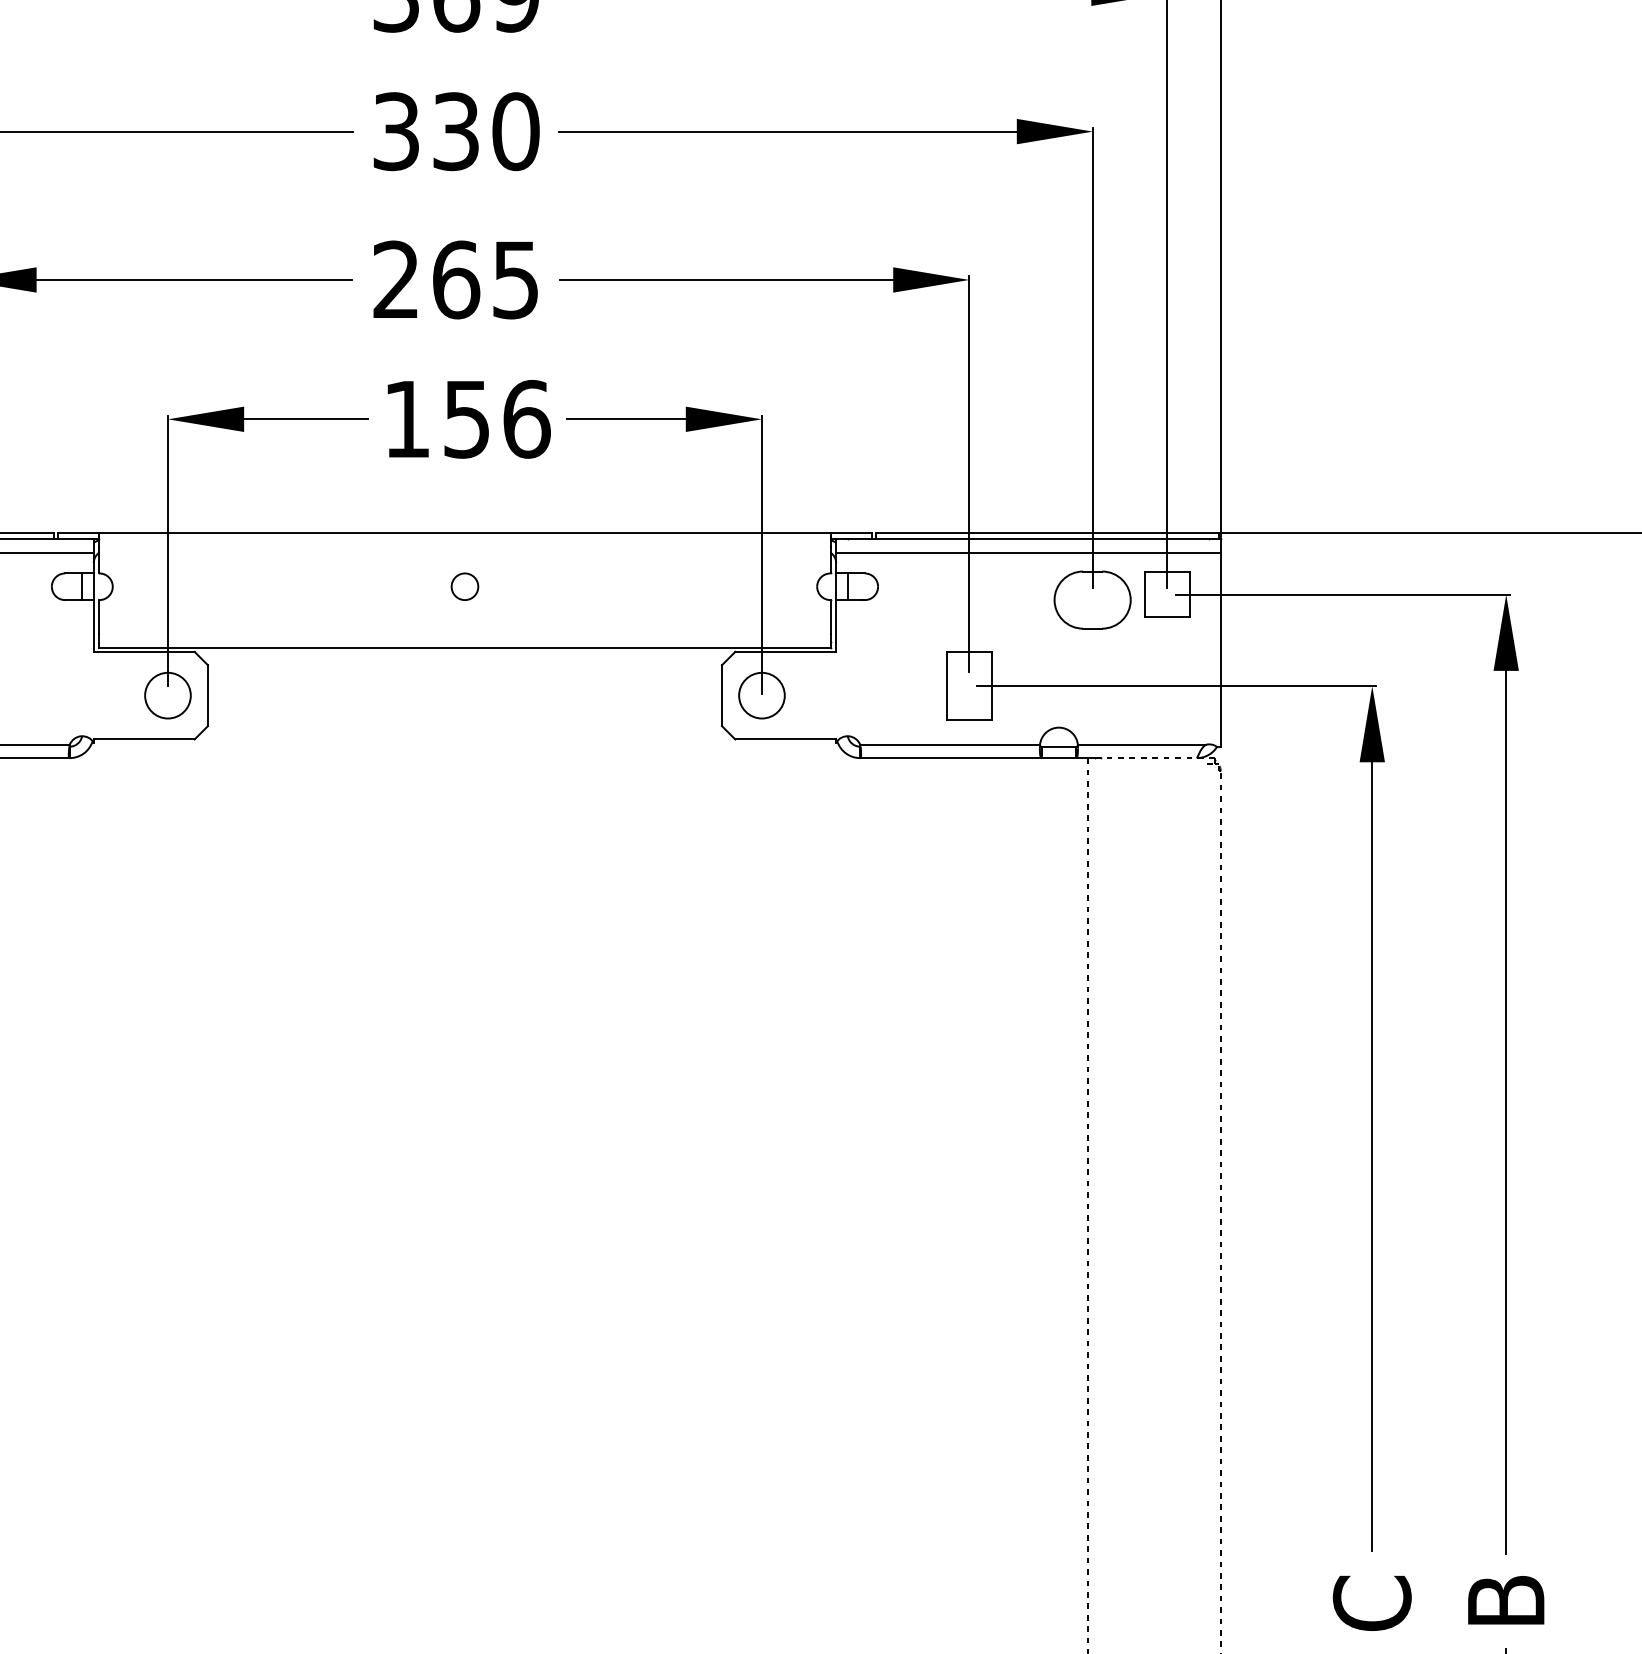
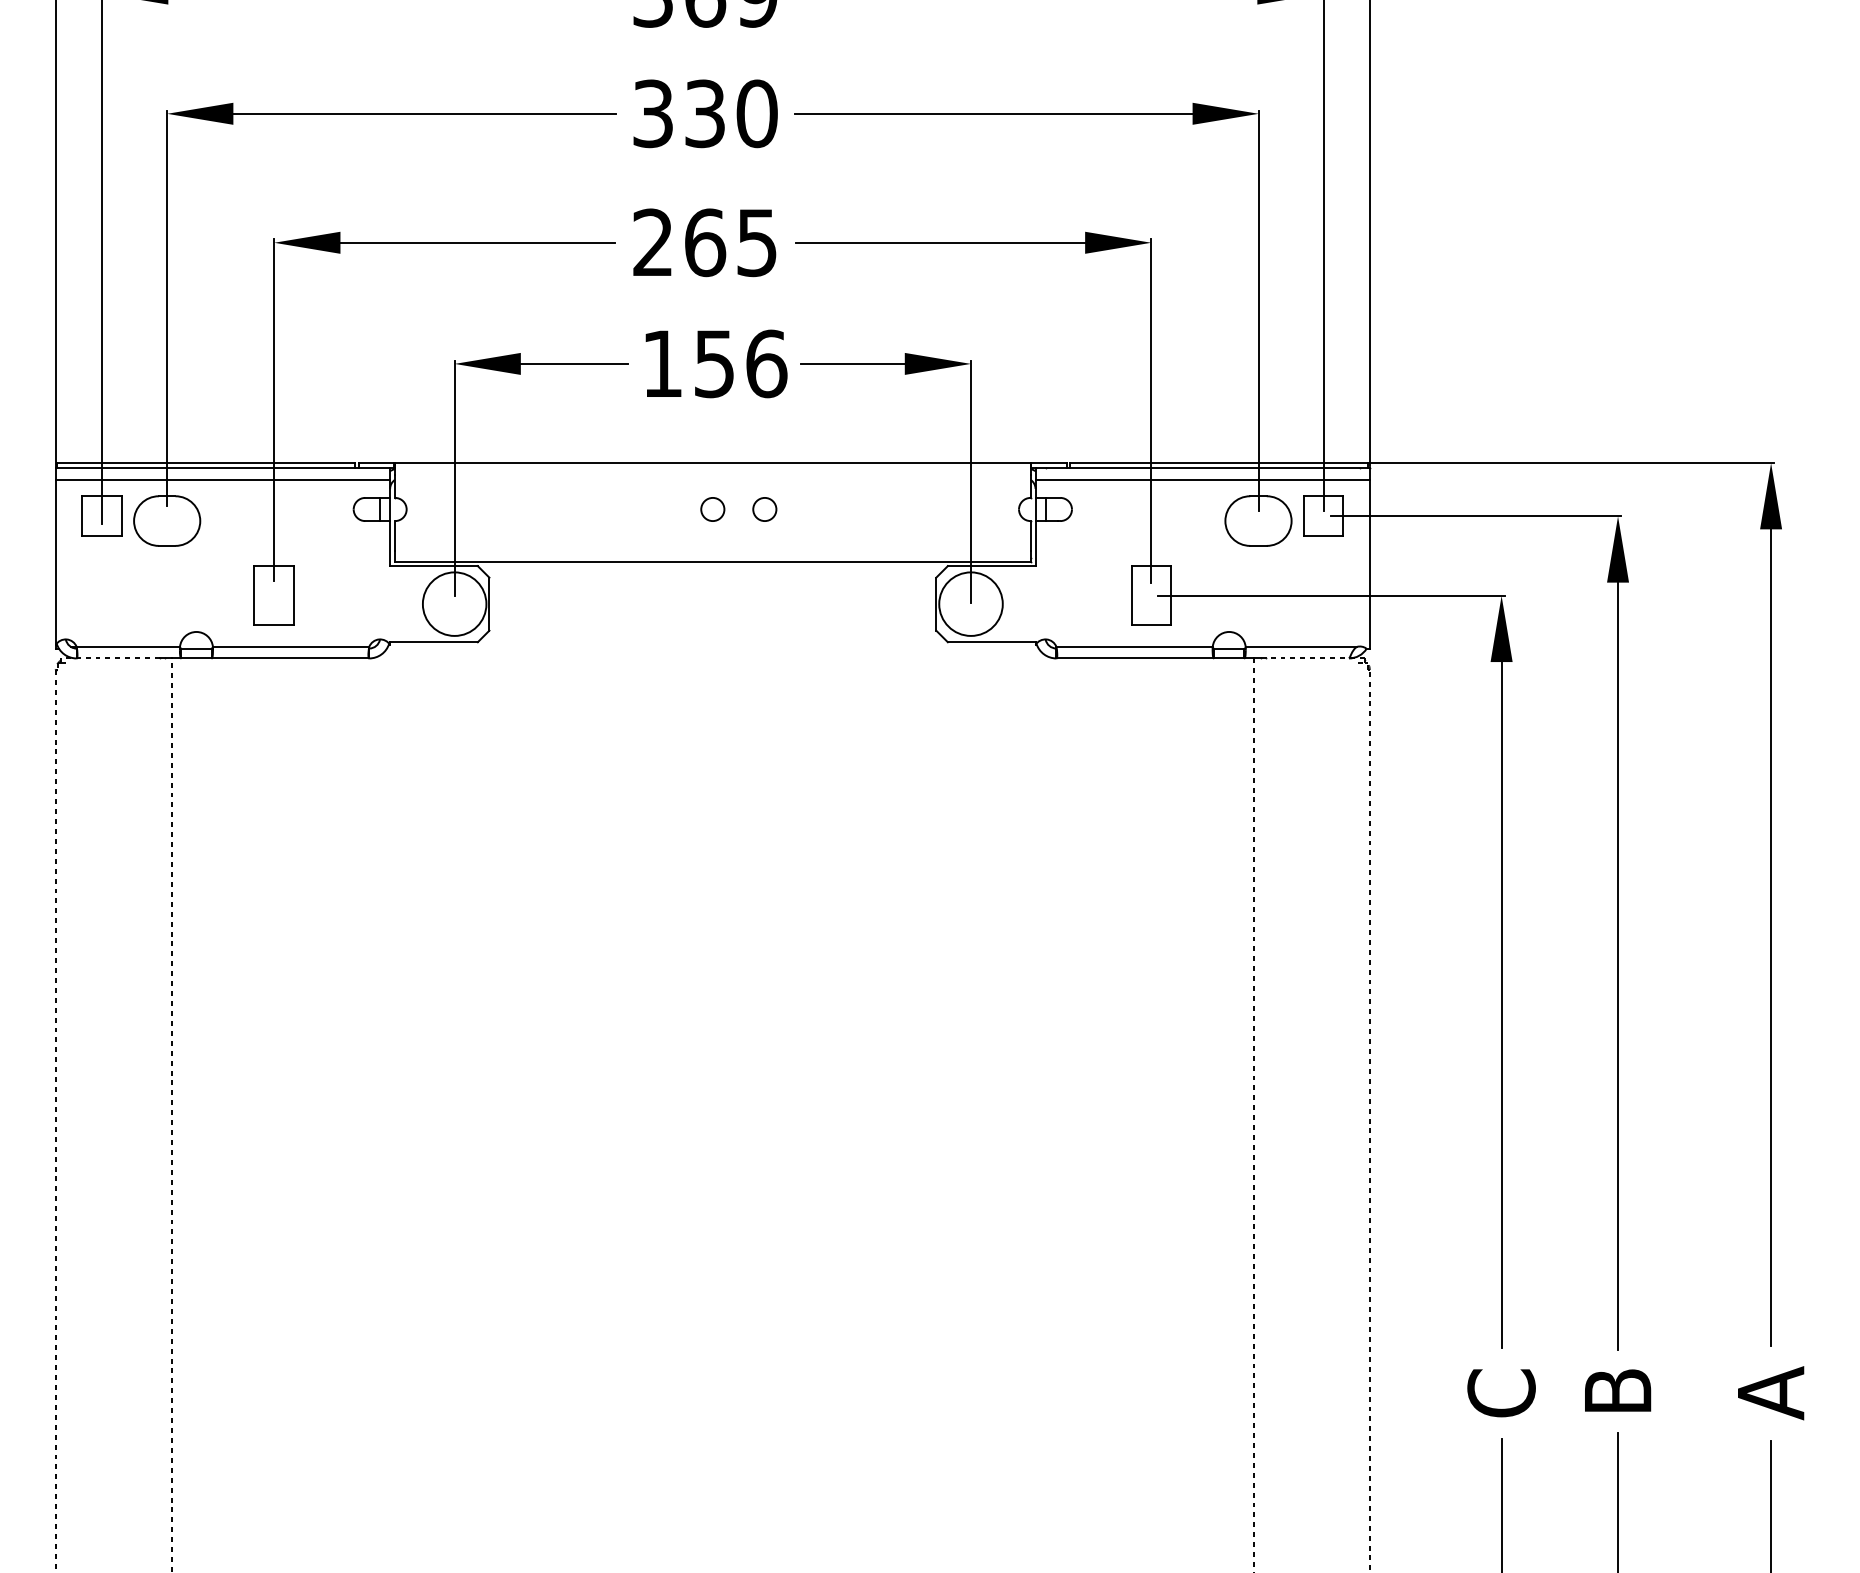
circle: (524, 586) -> (764, 509), added
circle: (167, 696) -> (454, 604), size x1.6
circle: (761, 696) -> (970, 604), size x1.6

